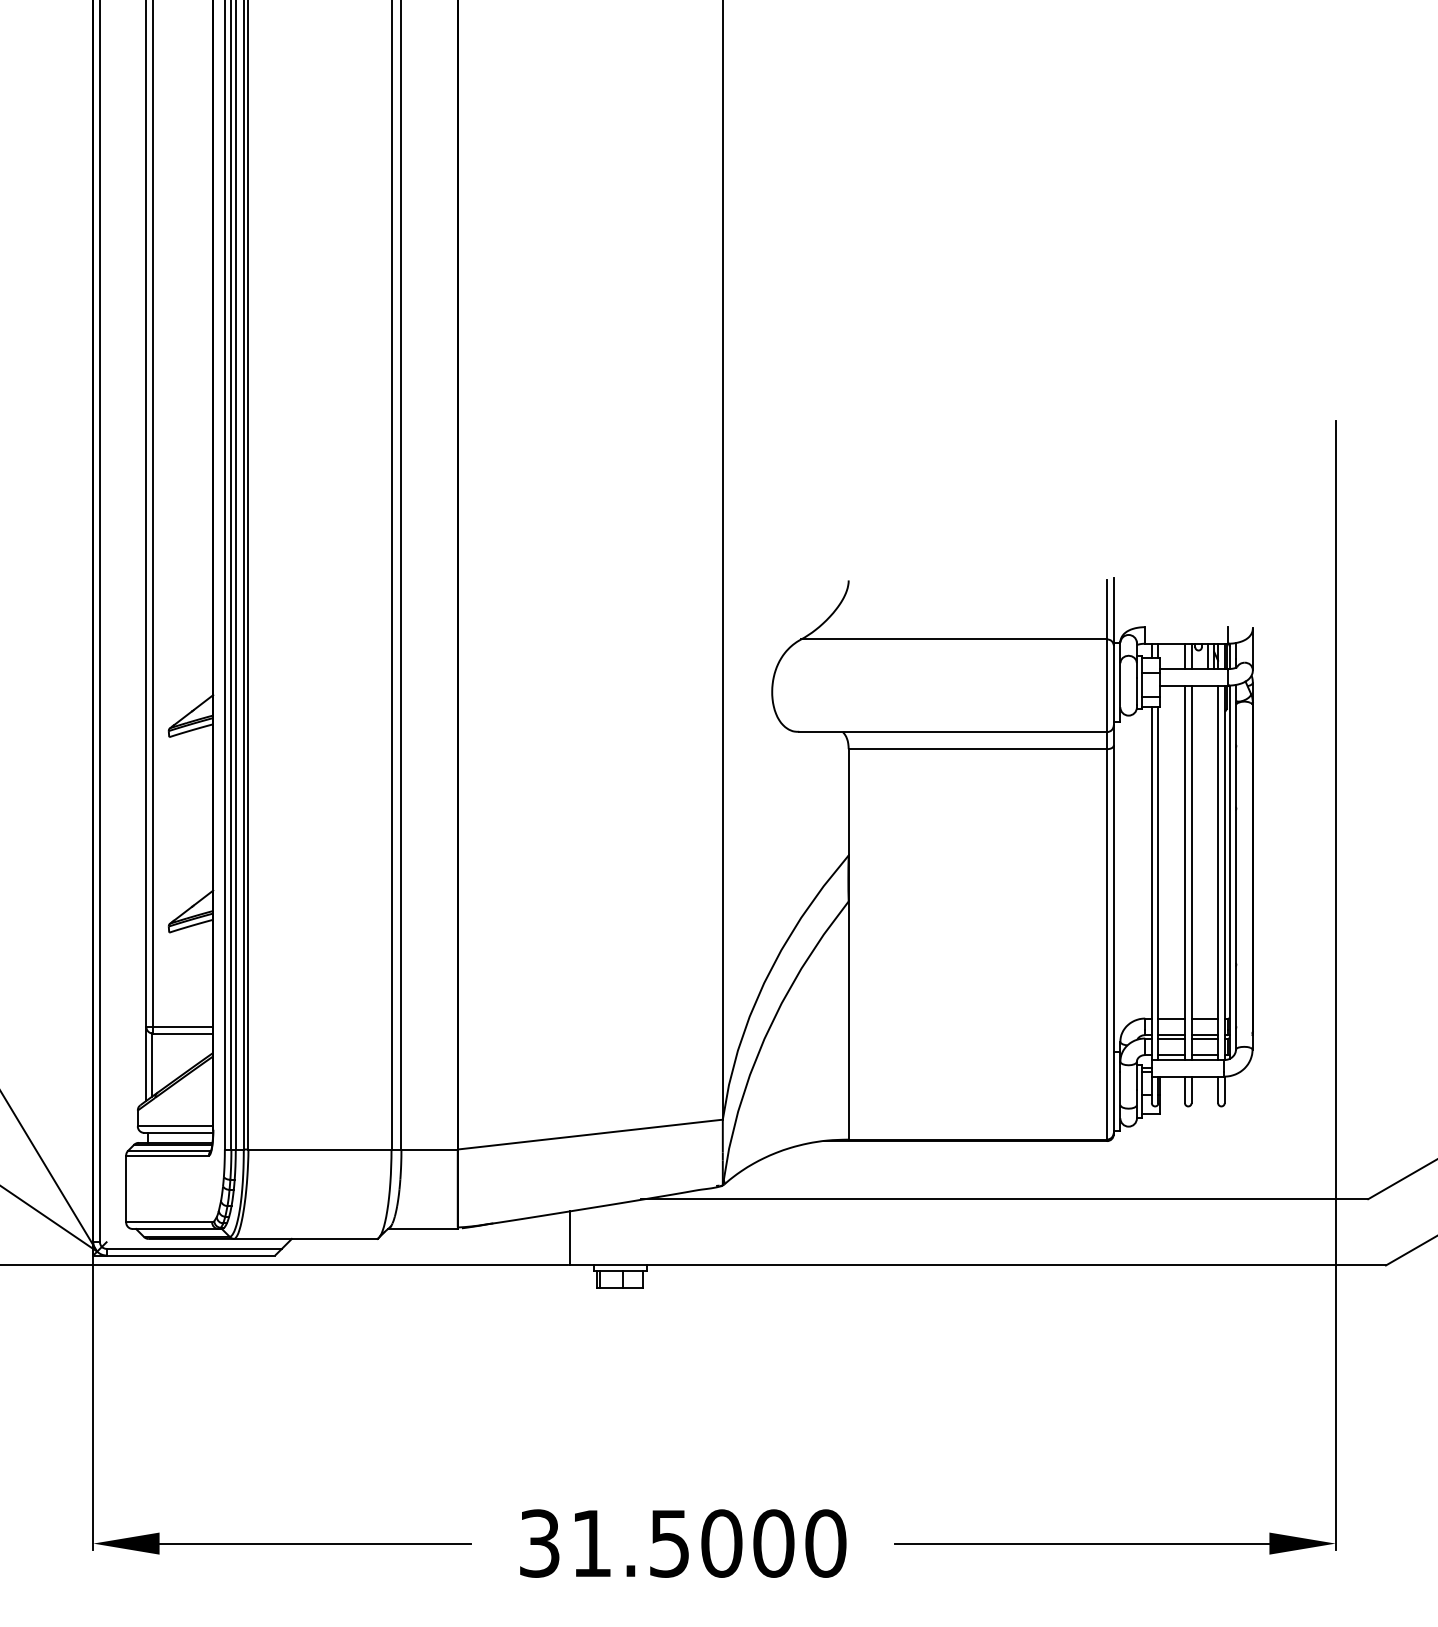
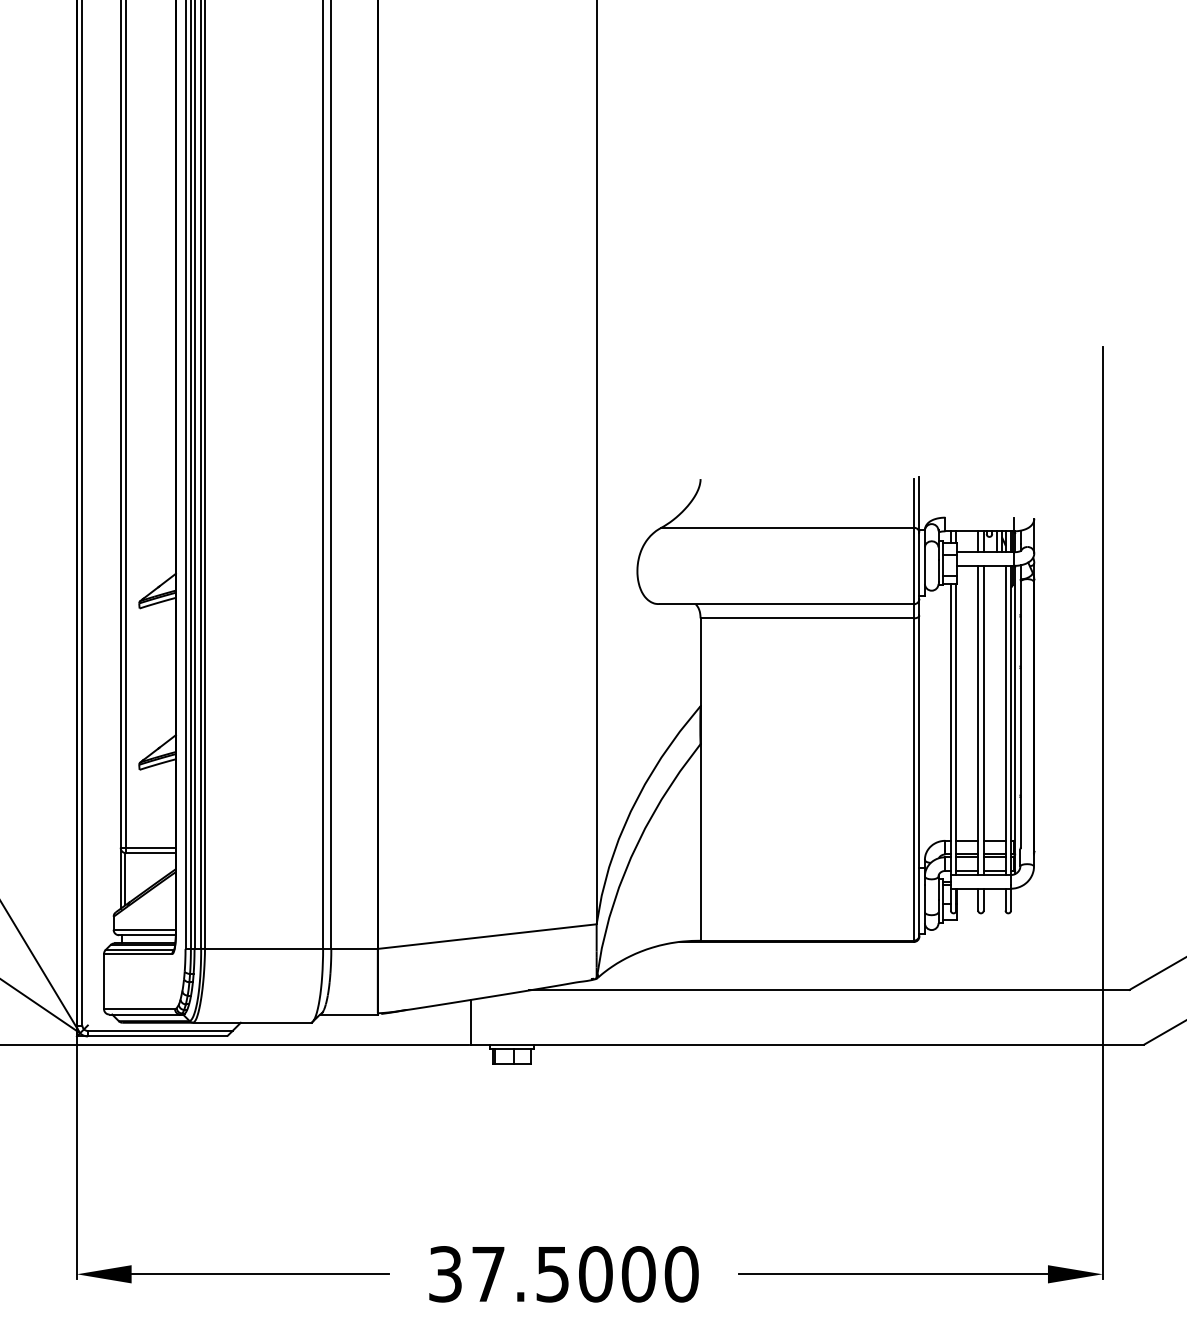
text: (591, 1543) -> (488, 1274), 31.5000 -> 37.5000

